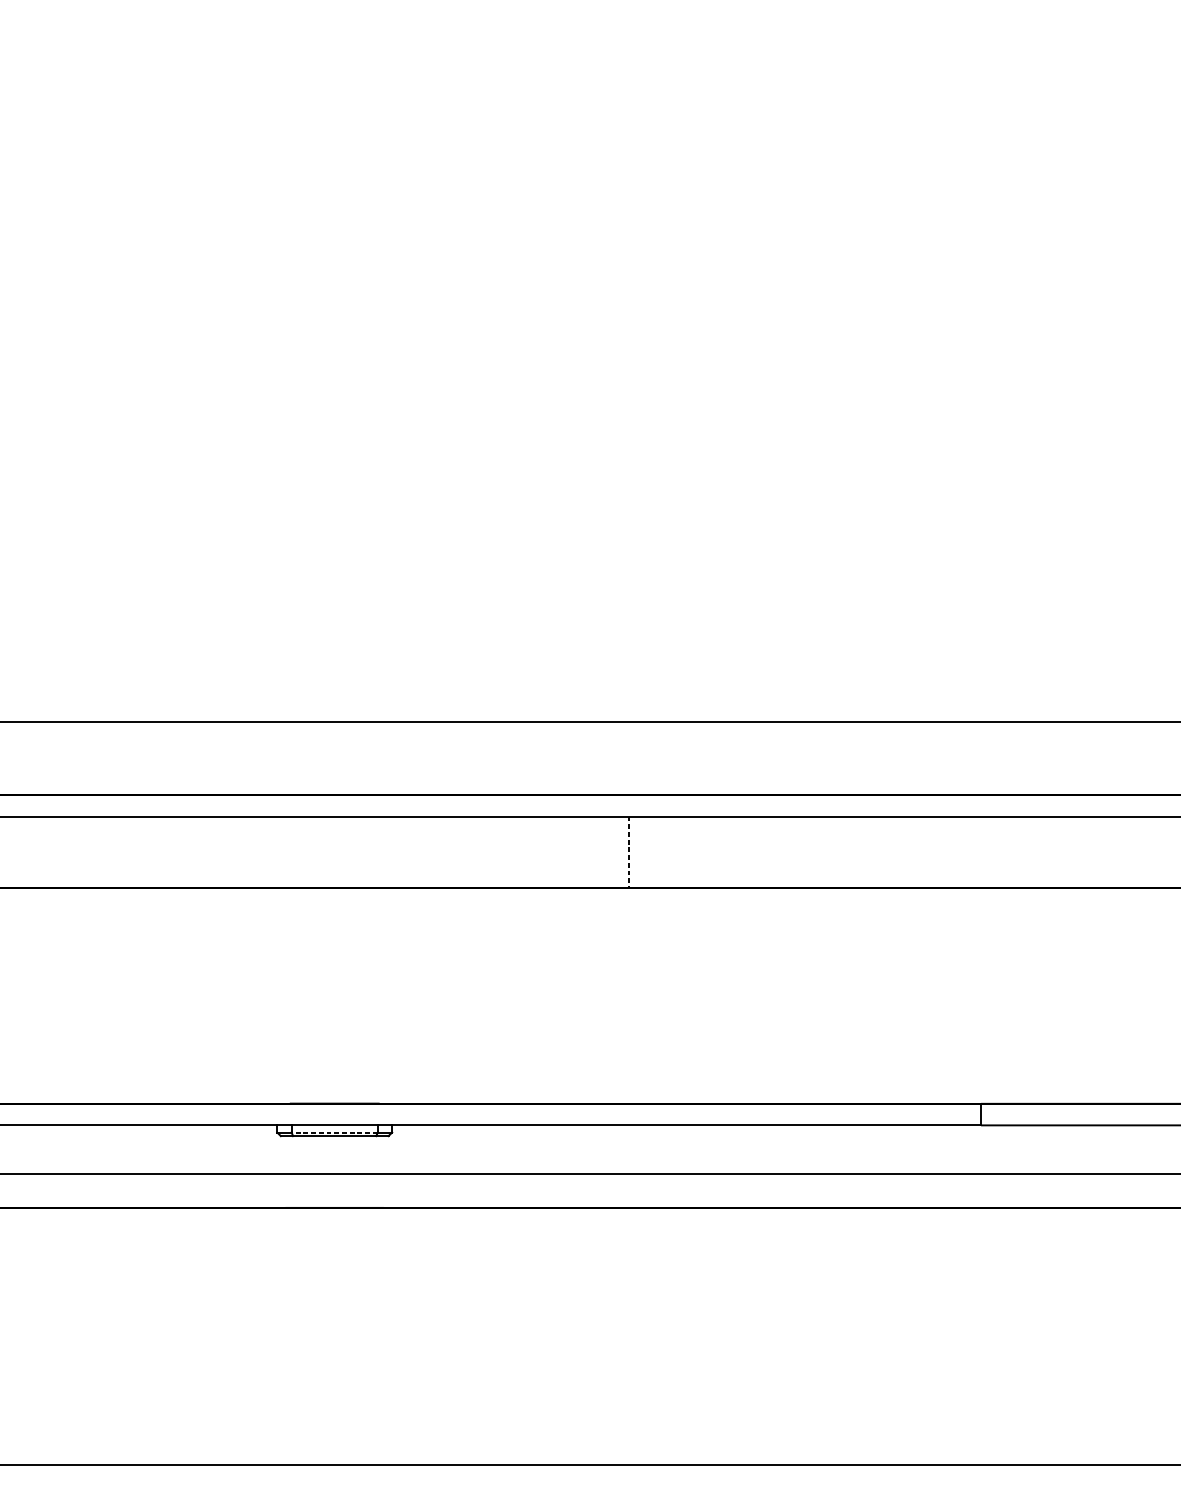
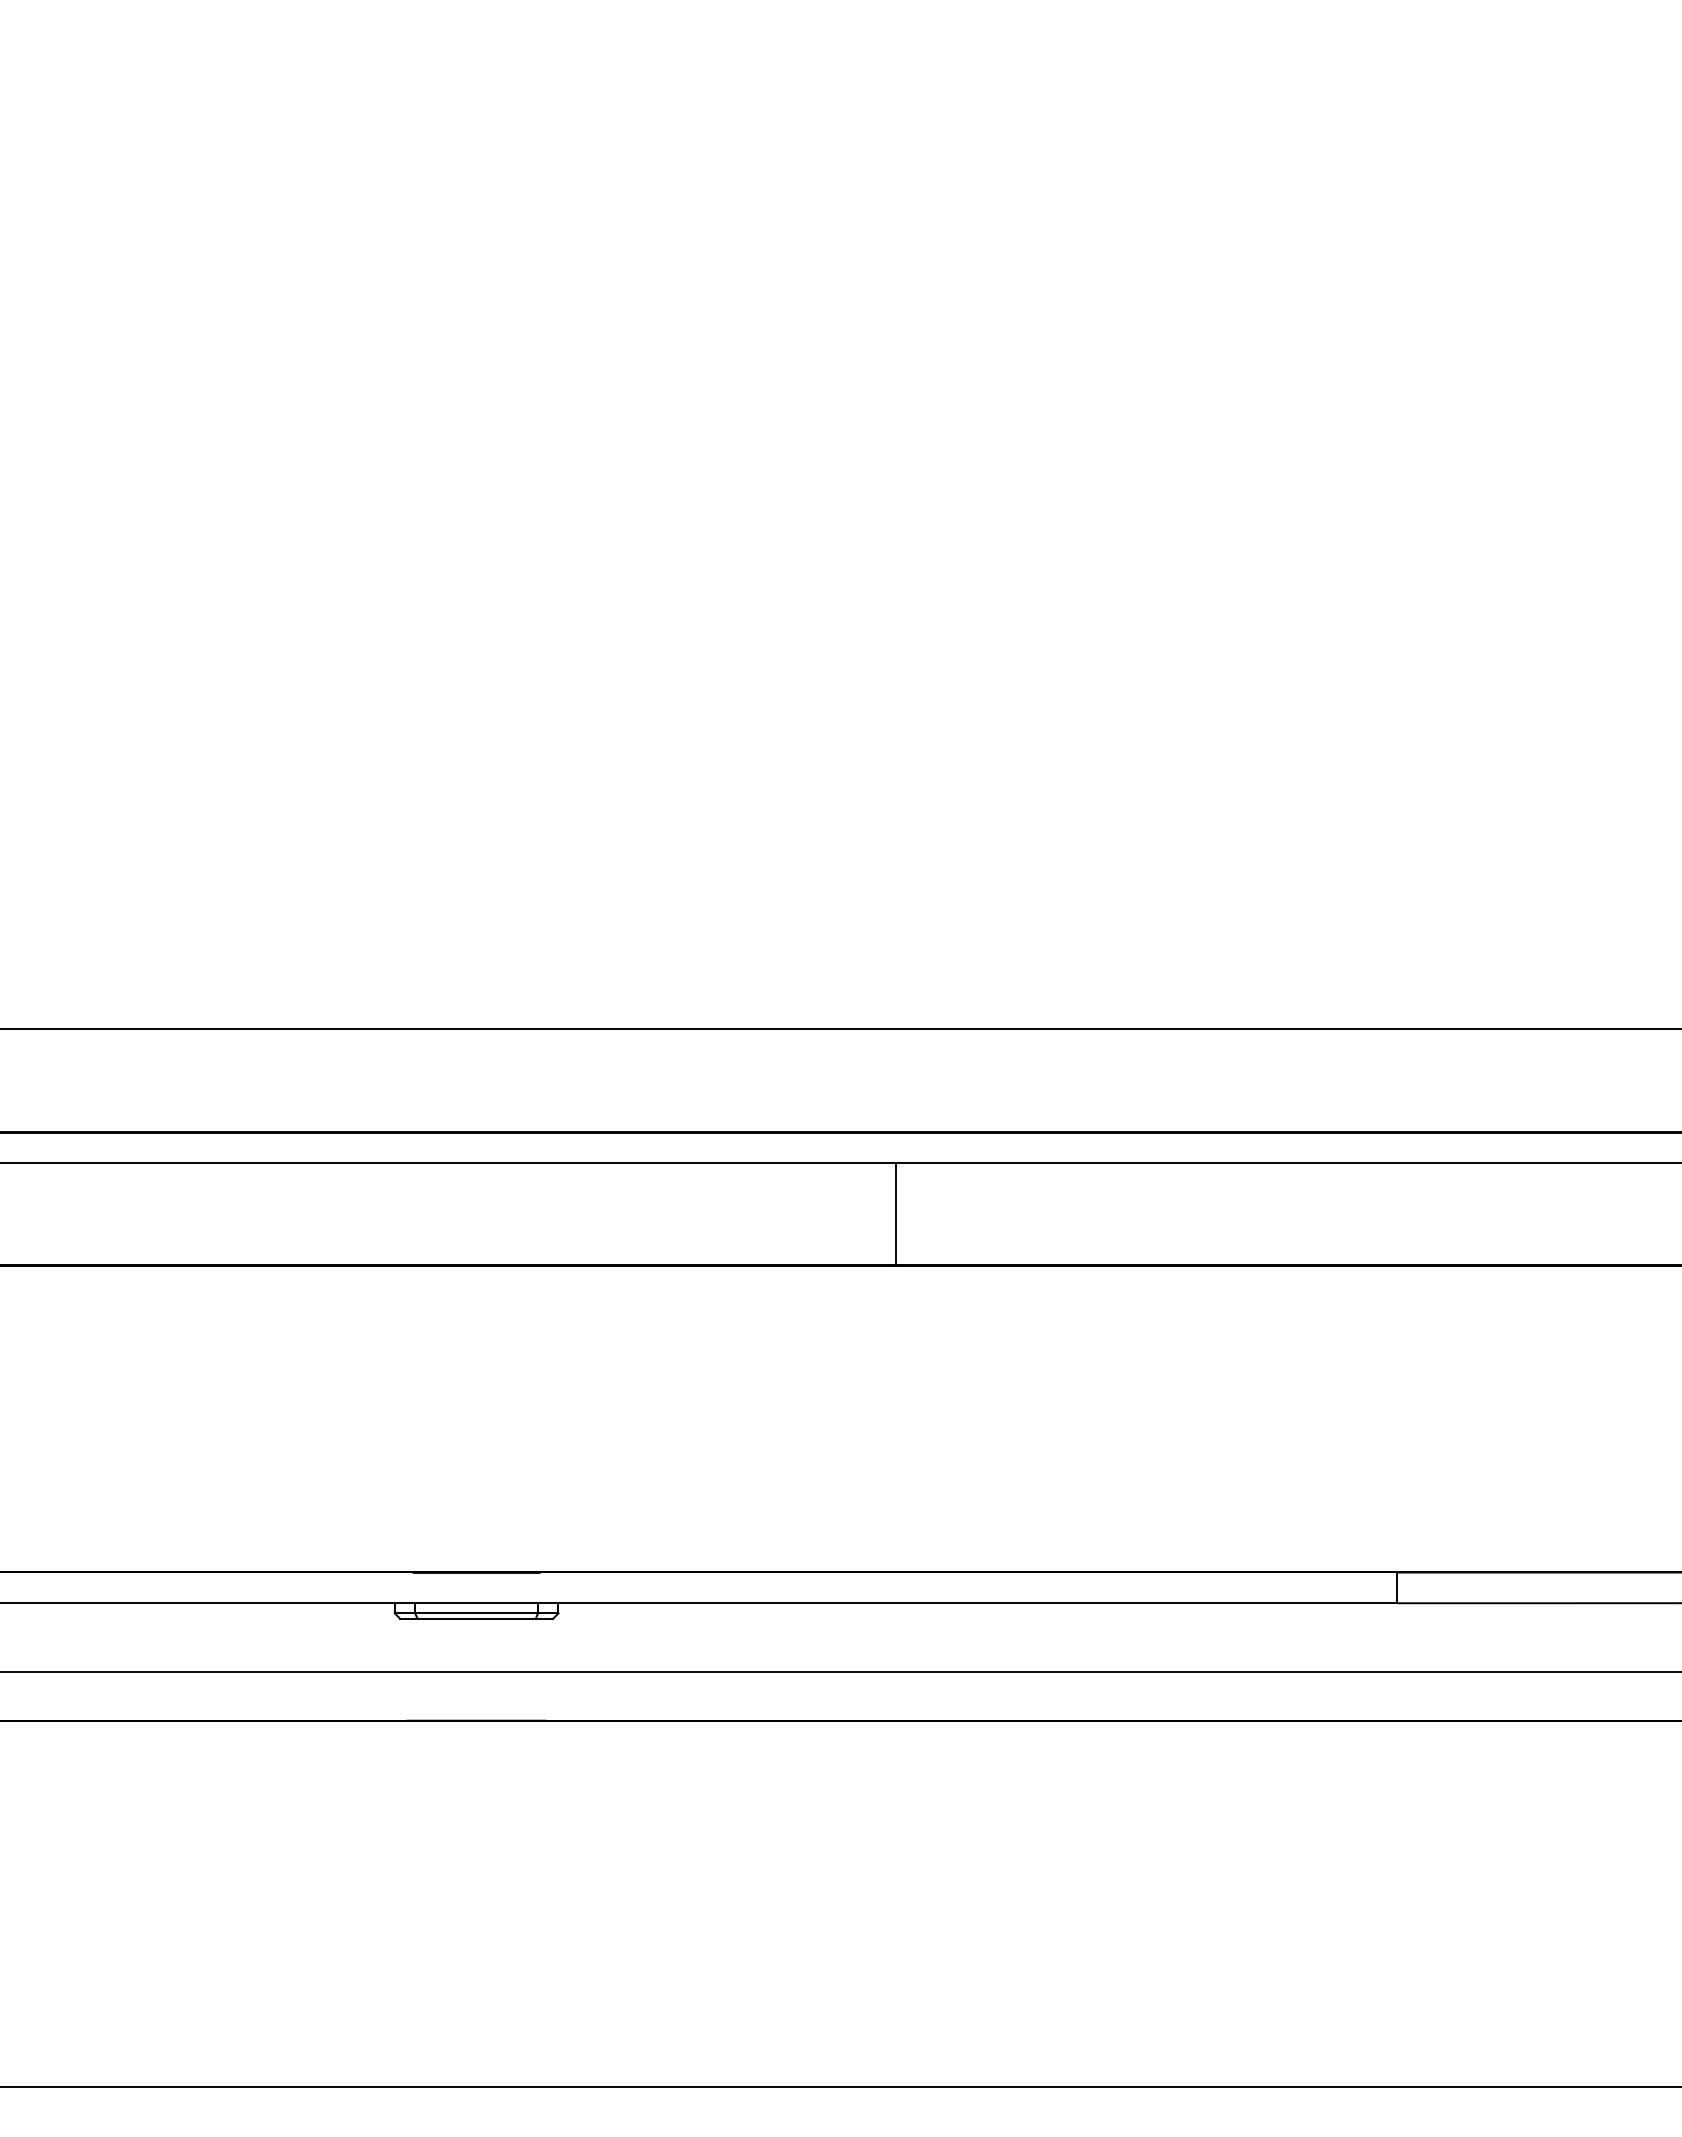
line: (629, 852) -> (896, 1214), dashed -> solid
line: (334, 1132) -> (476, 1613), dashed -> solid

